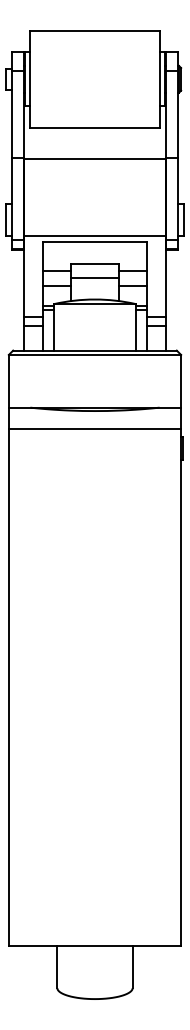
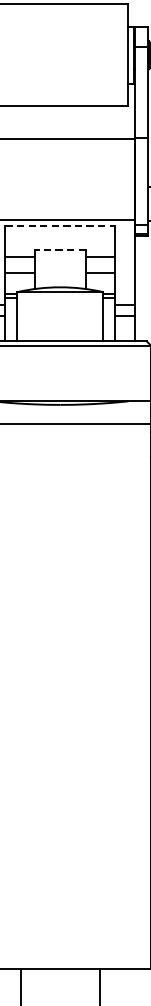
line: (95, 241) -> (60, 226), solid -> dashed
line: (94, 264) -> (59, 250), solid -> dashed
line: (94, 277) -> (59, 264), removed

